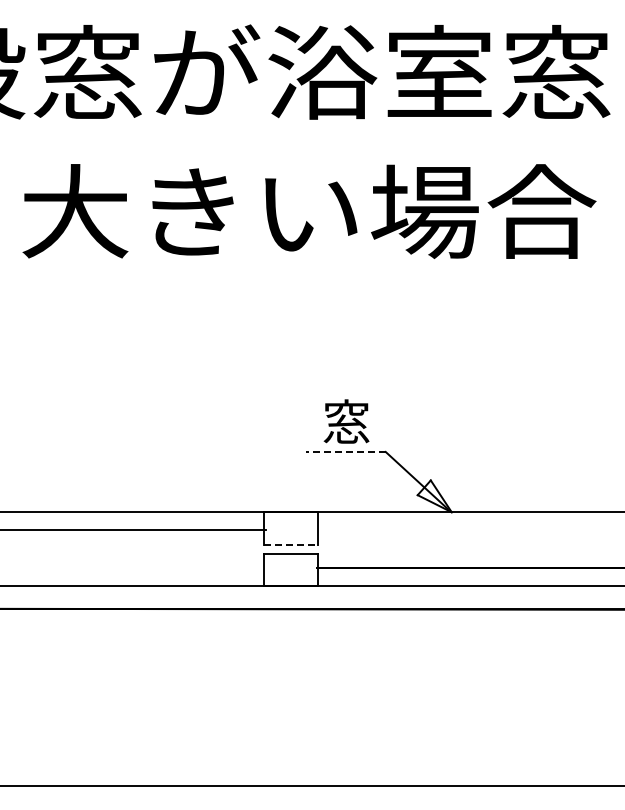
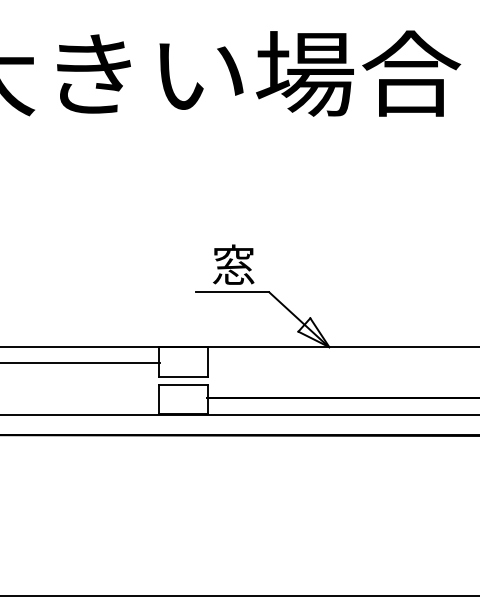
line: (345, 451) -> (232, 291), dashed -> solid
line: (291, 544) -> (183, 376), dashed -> solid

